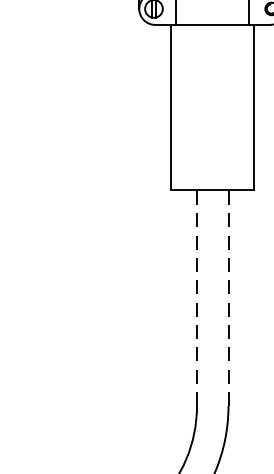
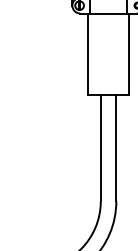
line: (196, 296) -> (100, 147), dashed -> solid
line: (228, 296) -> (116, 147), dashed -> solid

